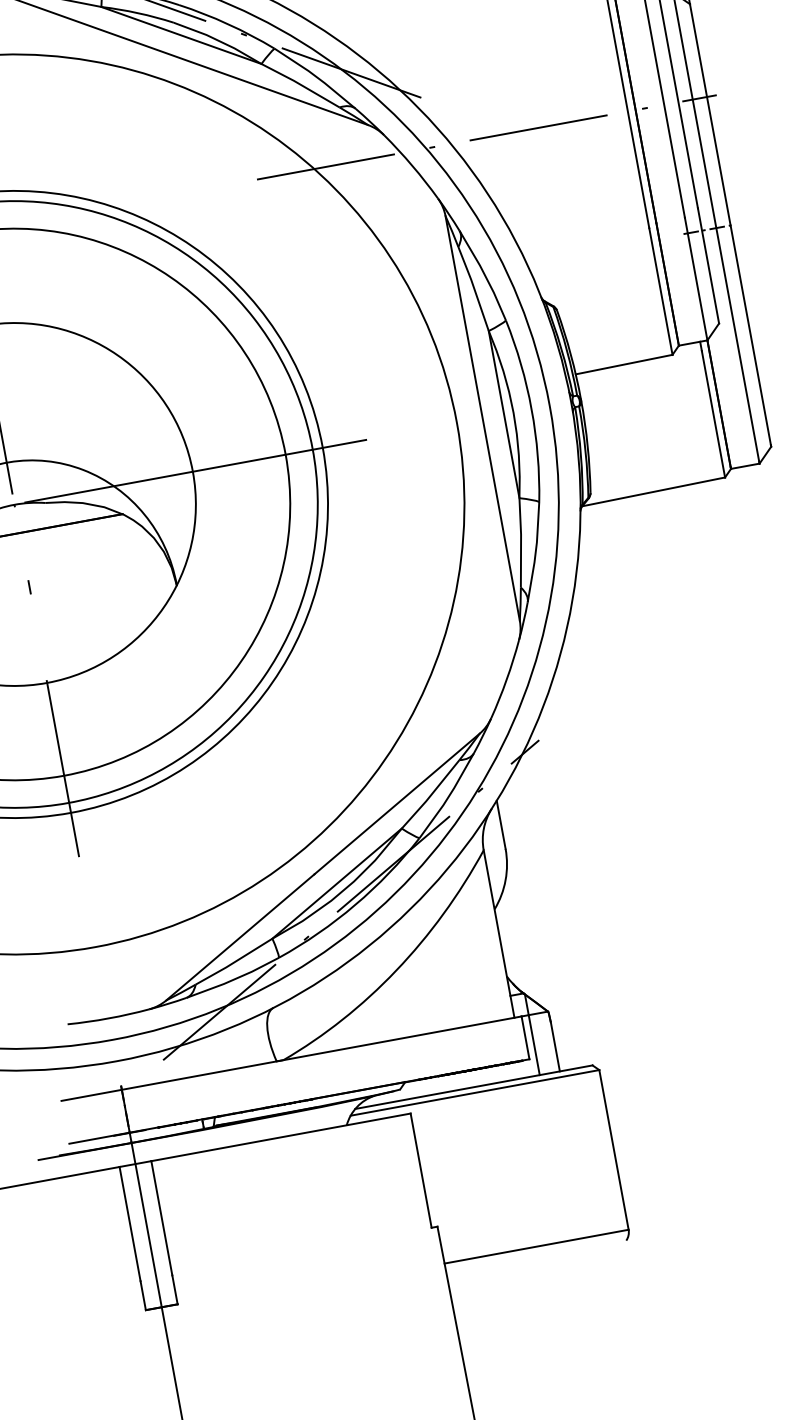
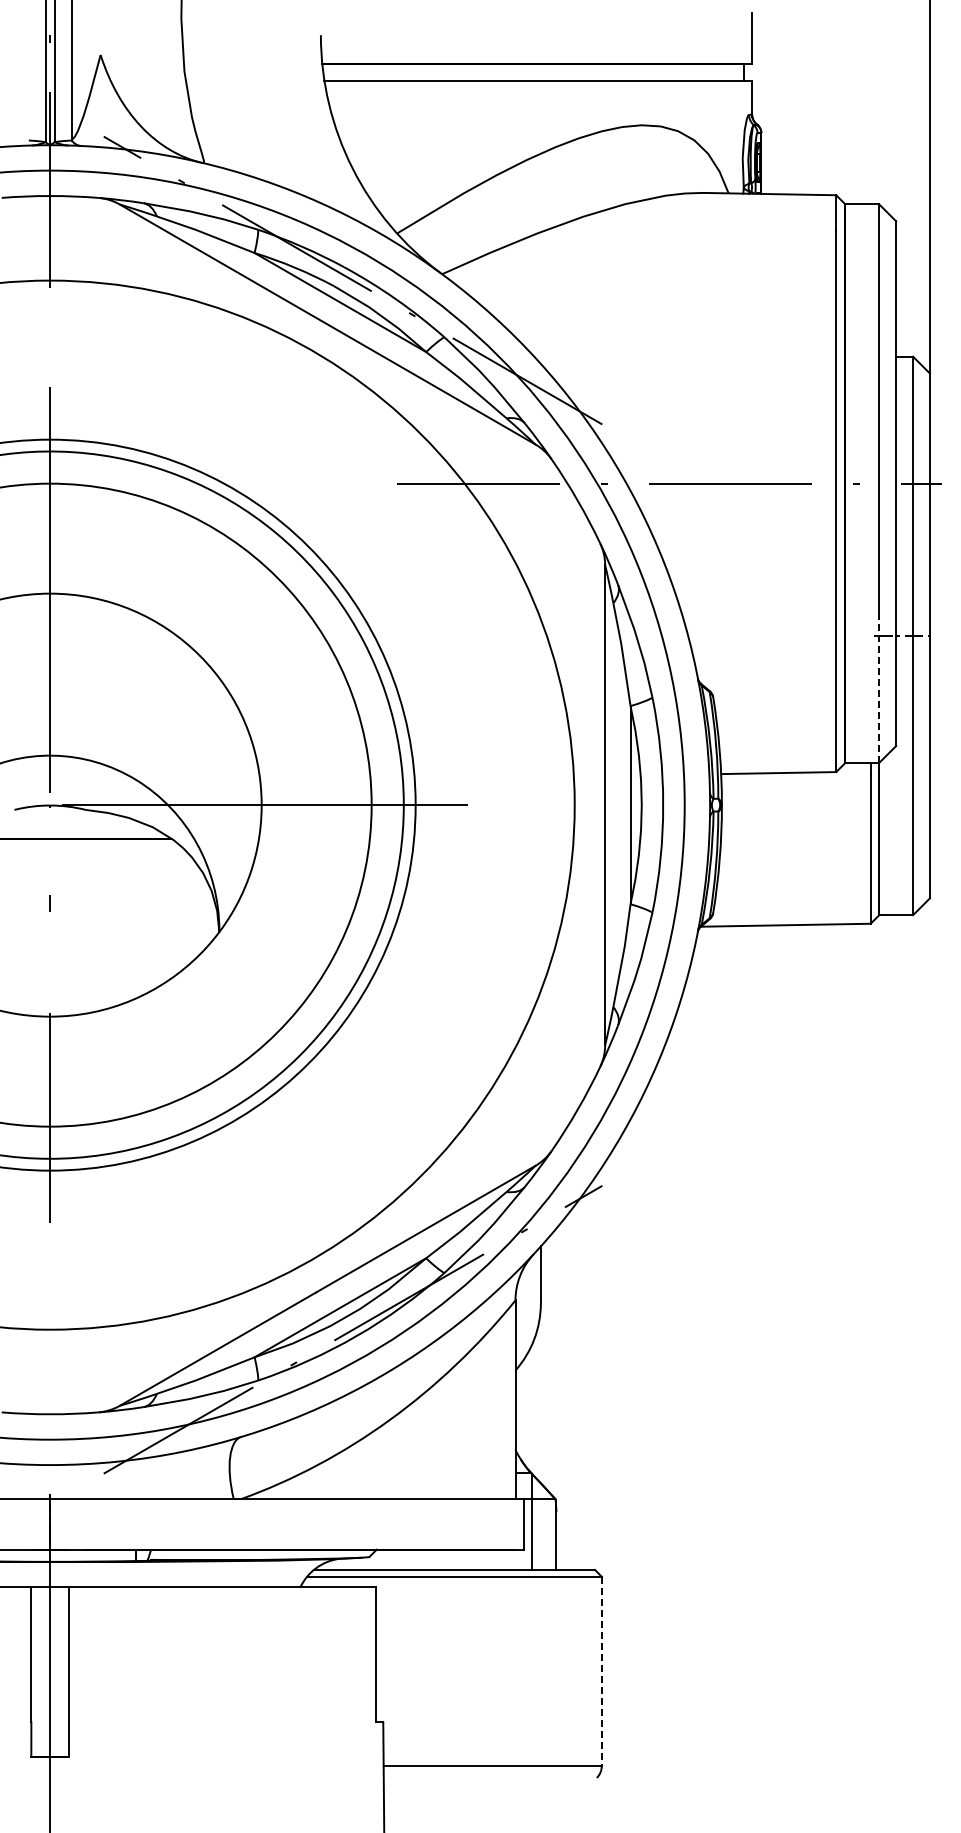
line: (696, 279) -> (879, 690), solid -> dashed
line: (613, 1150) -> (601, 1671), solid -> dashed

